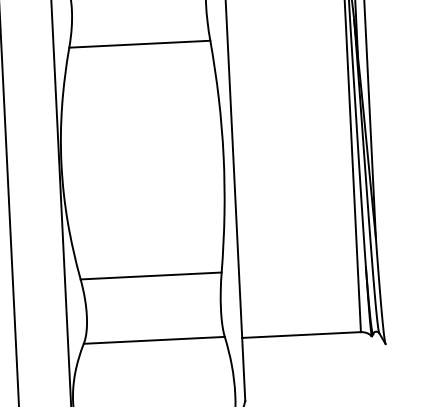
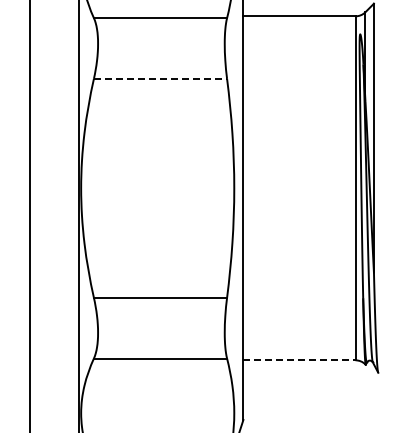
line: (139, 43) -> (160, 78), solid -> dashed
line: (301, 335) -> (299, 360), solid -> dashed

